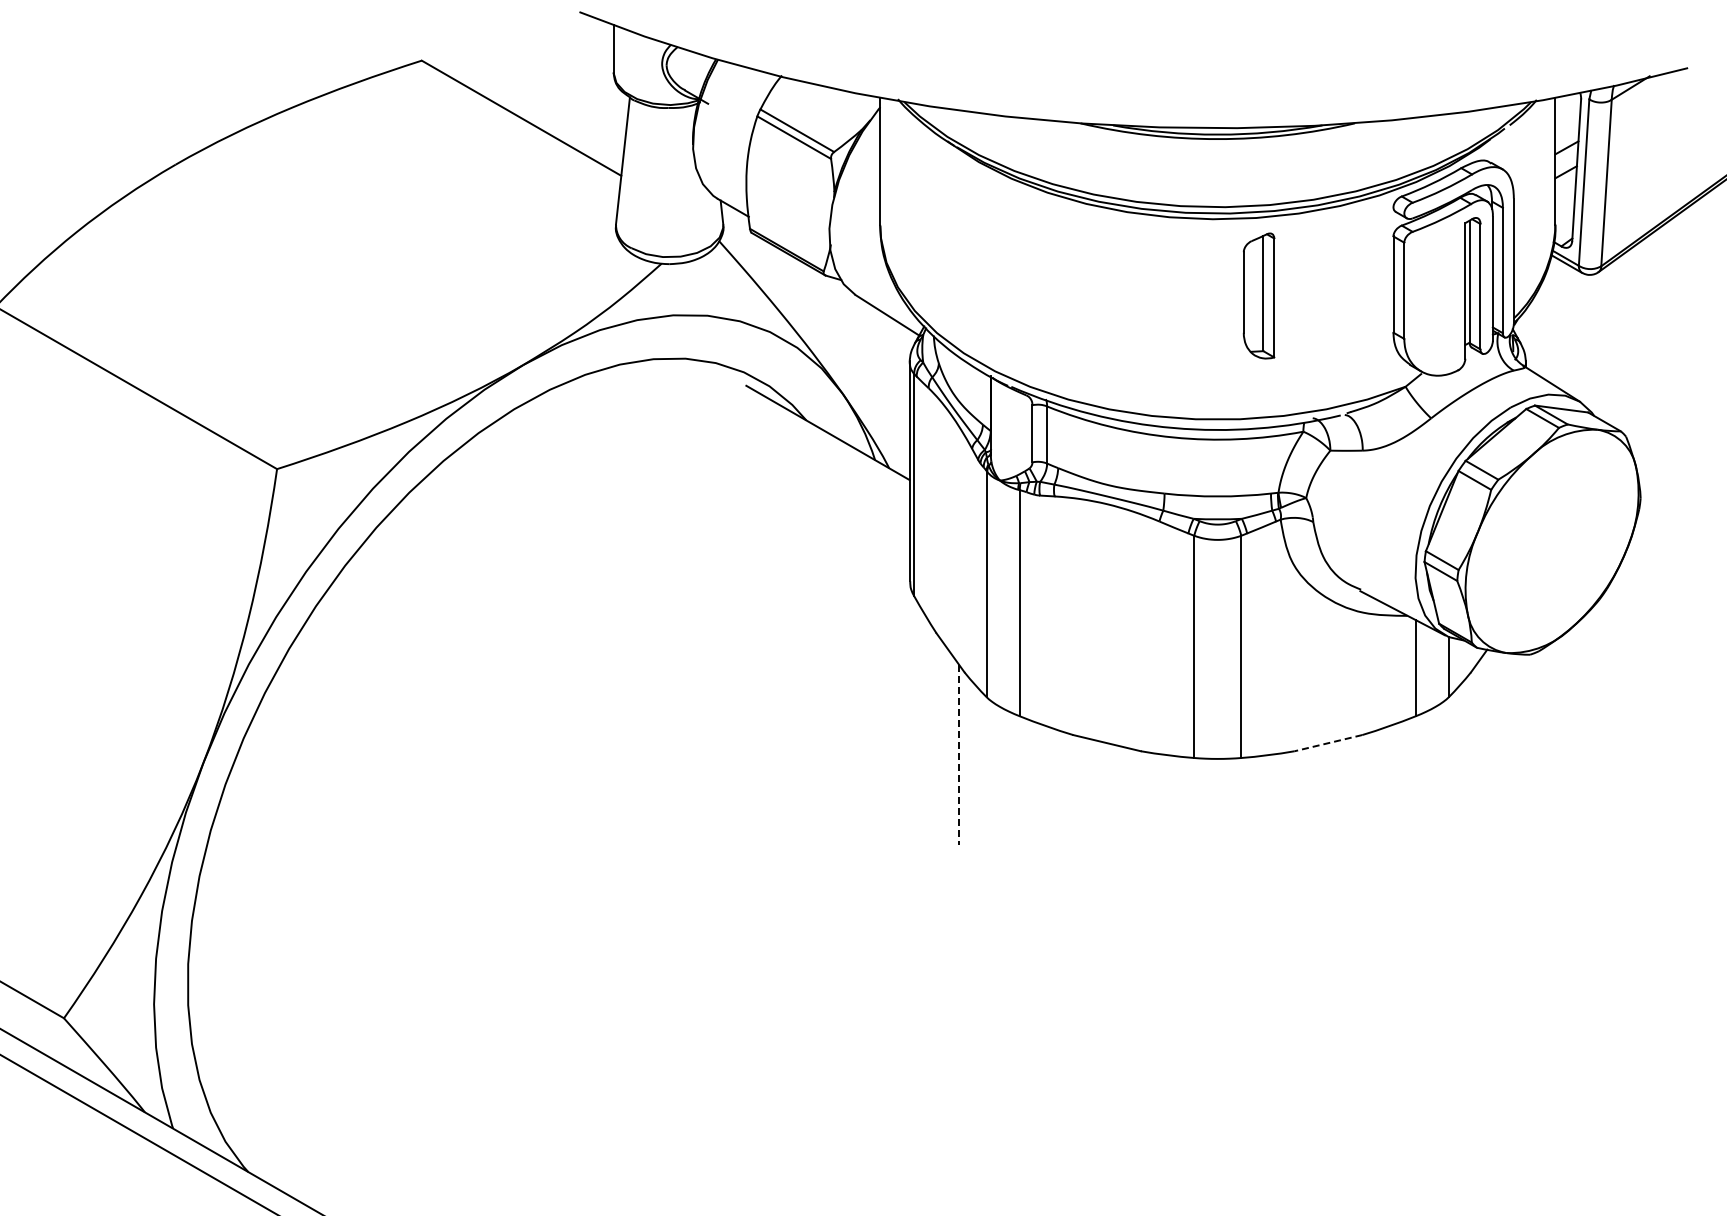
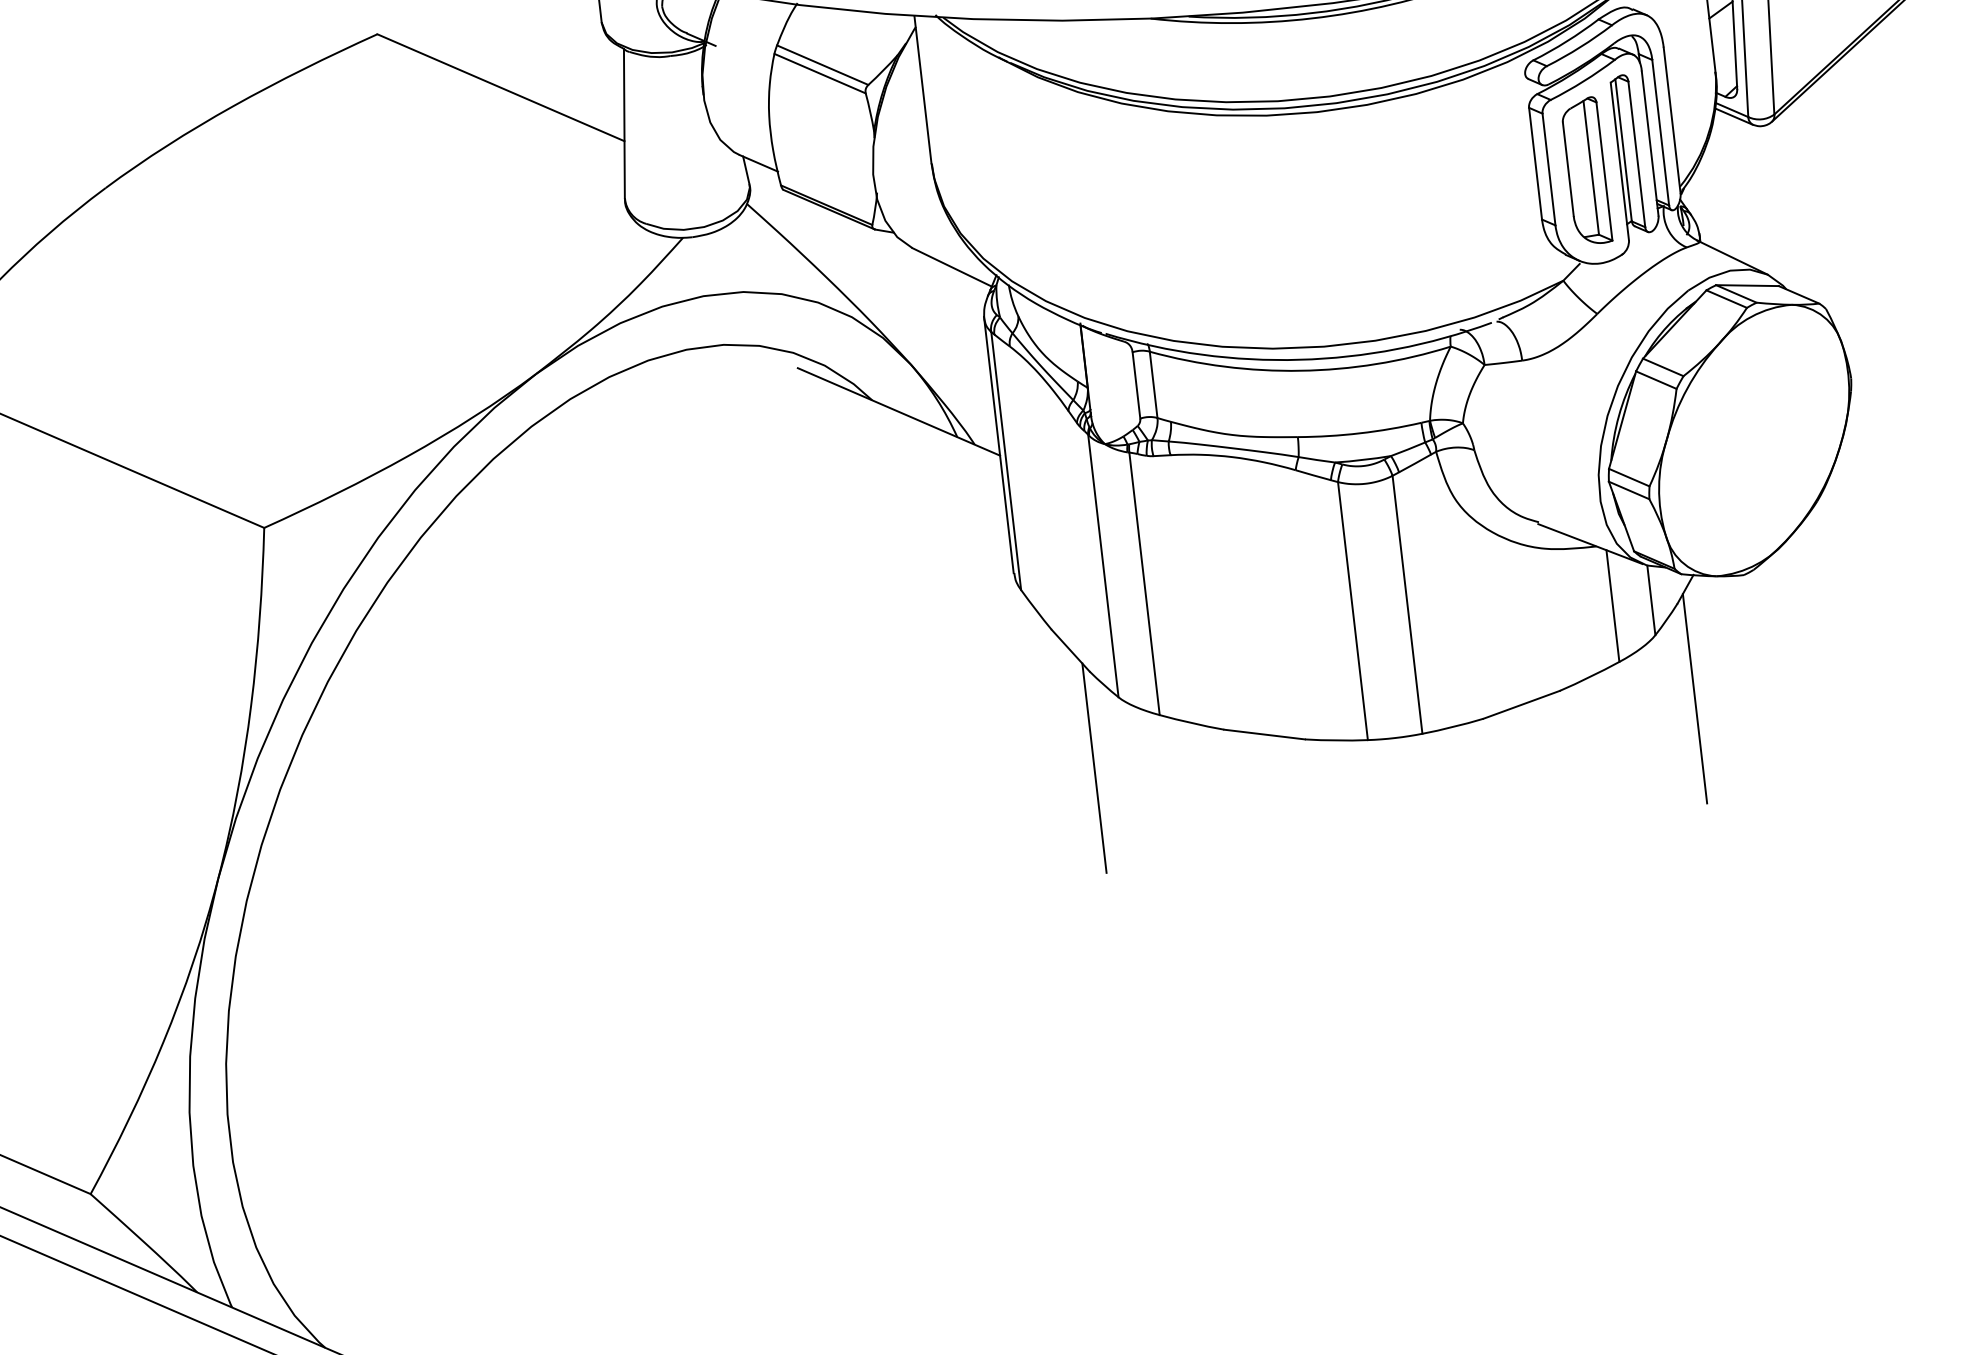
part: (1258, 295) -> (1585, 170), moved
line: (1328, 743) -> (1521, 705), dashed -> solid
line: (1476, 754) -> (1695, 698), added
line: (959, 755) -> (1094, 768), dashed -> solid

